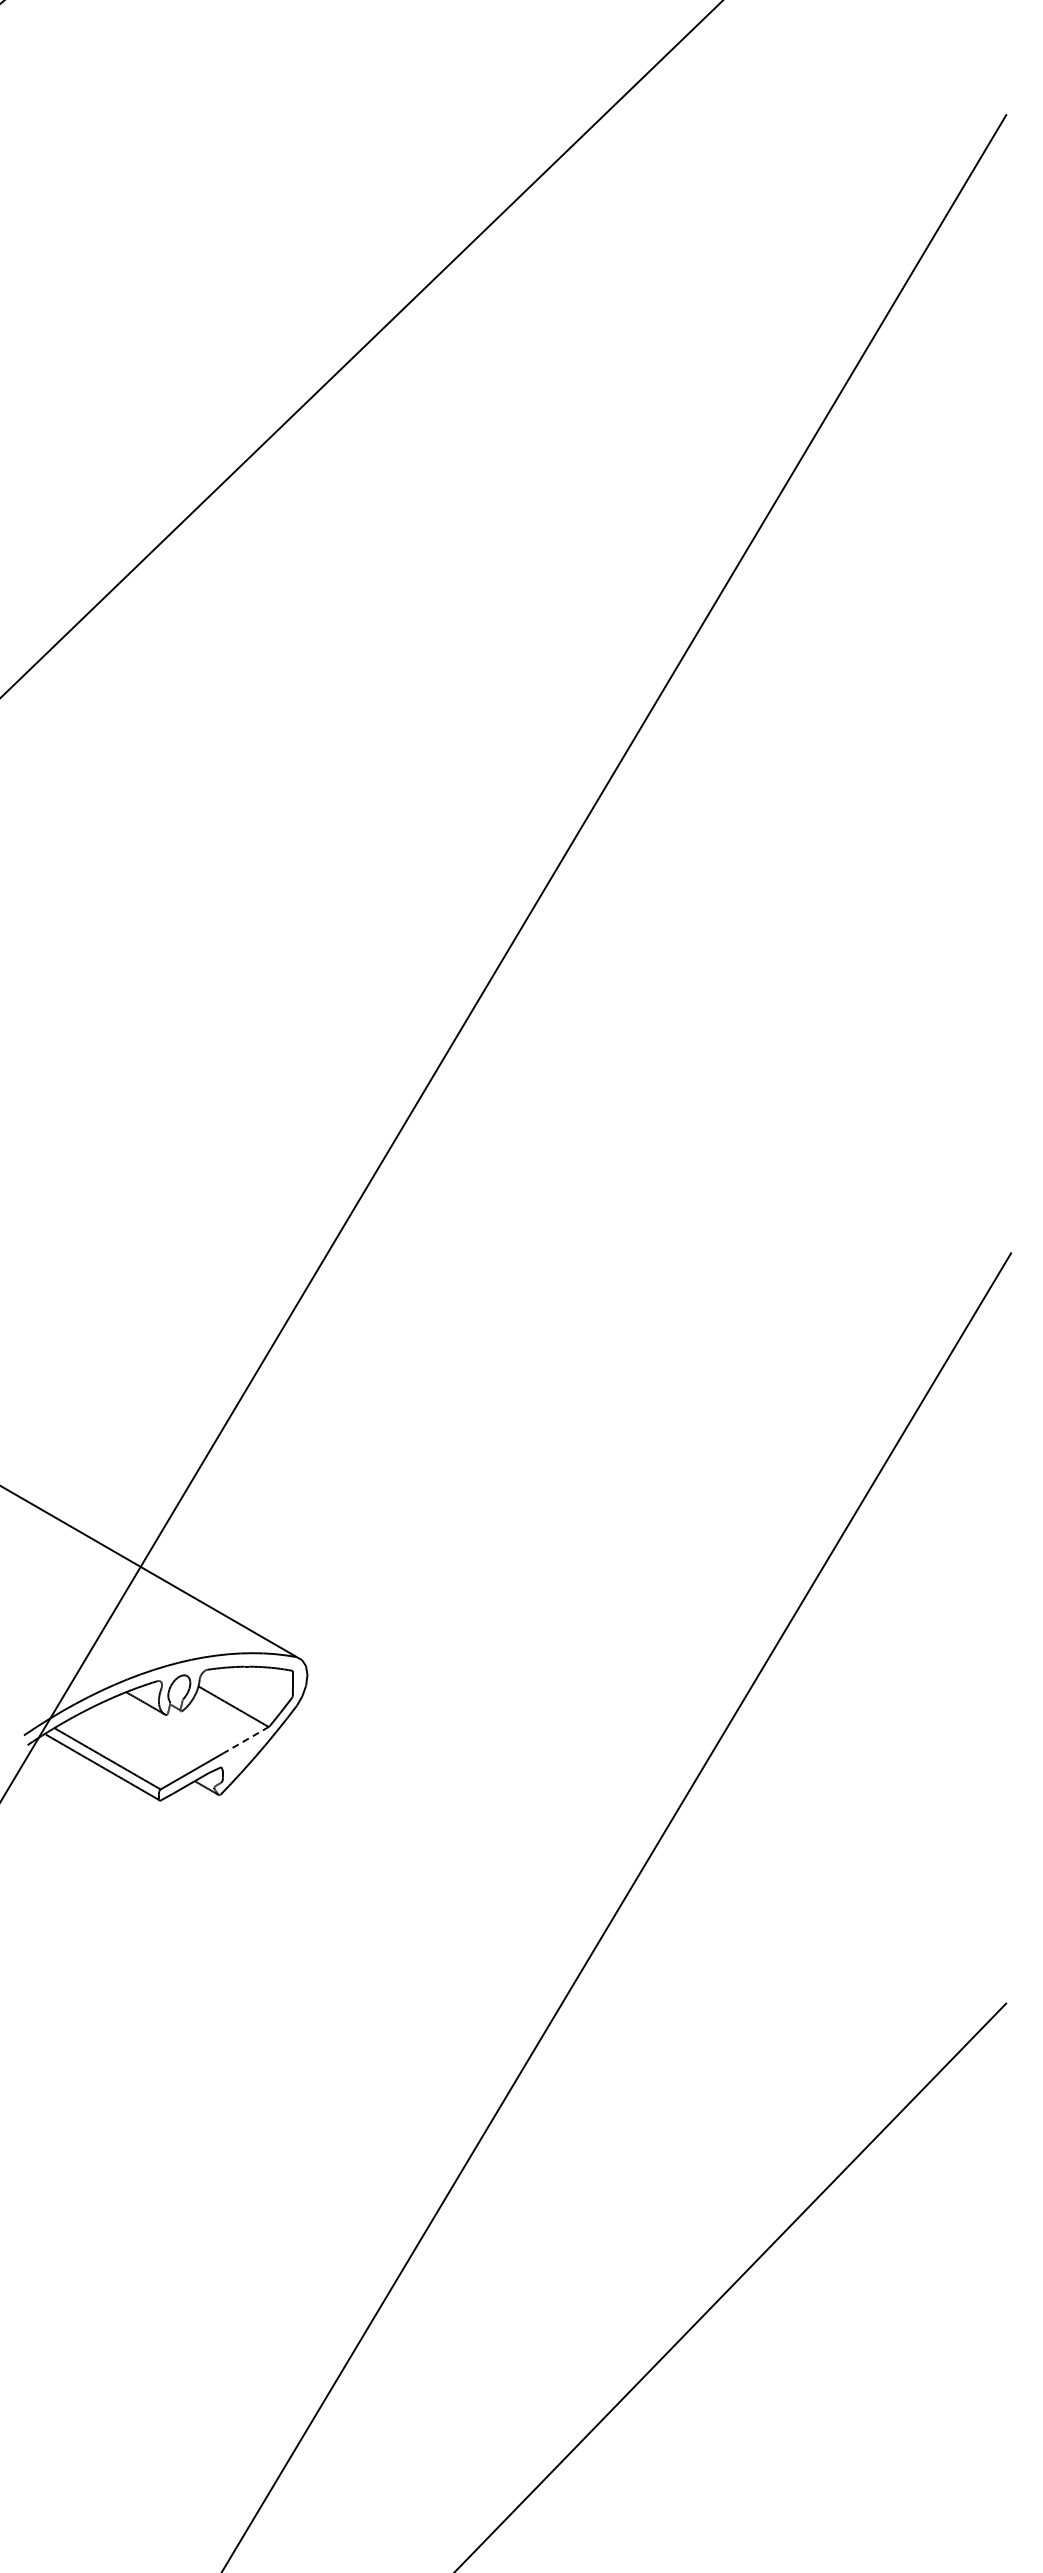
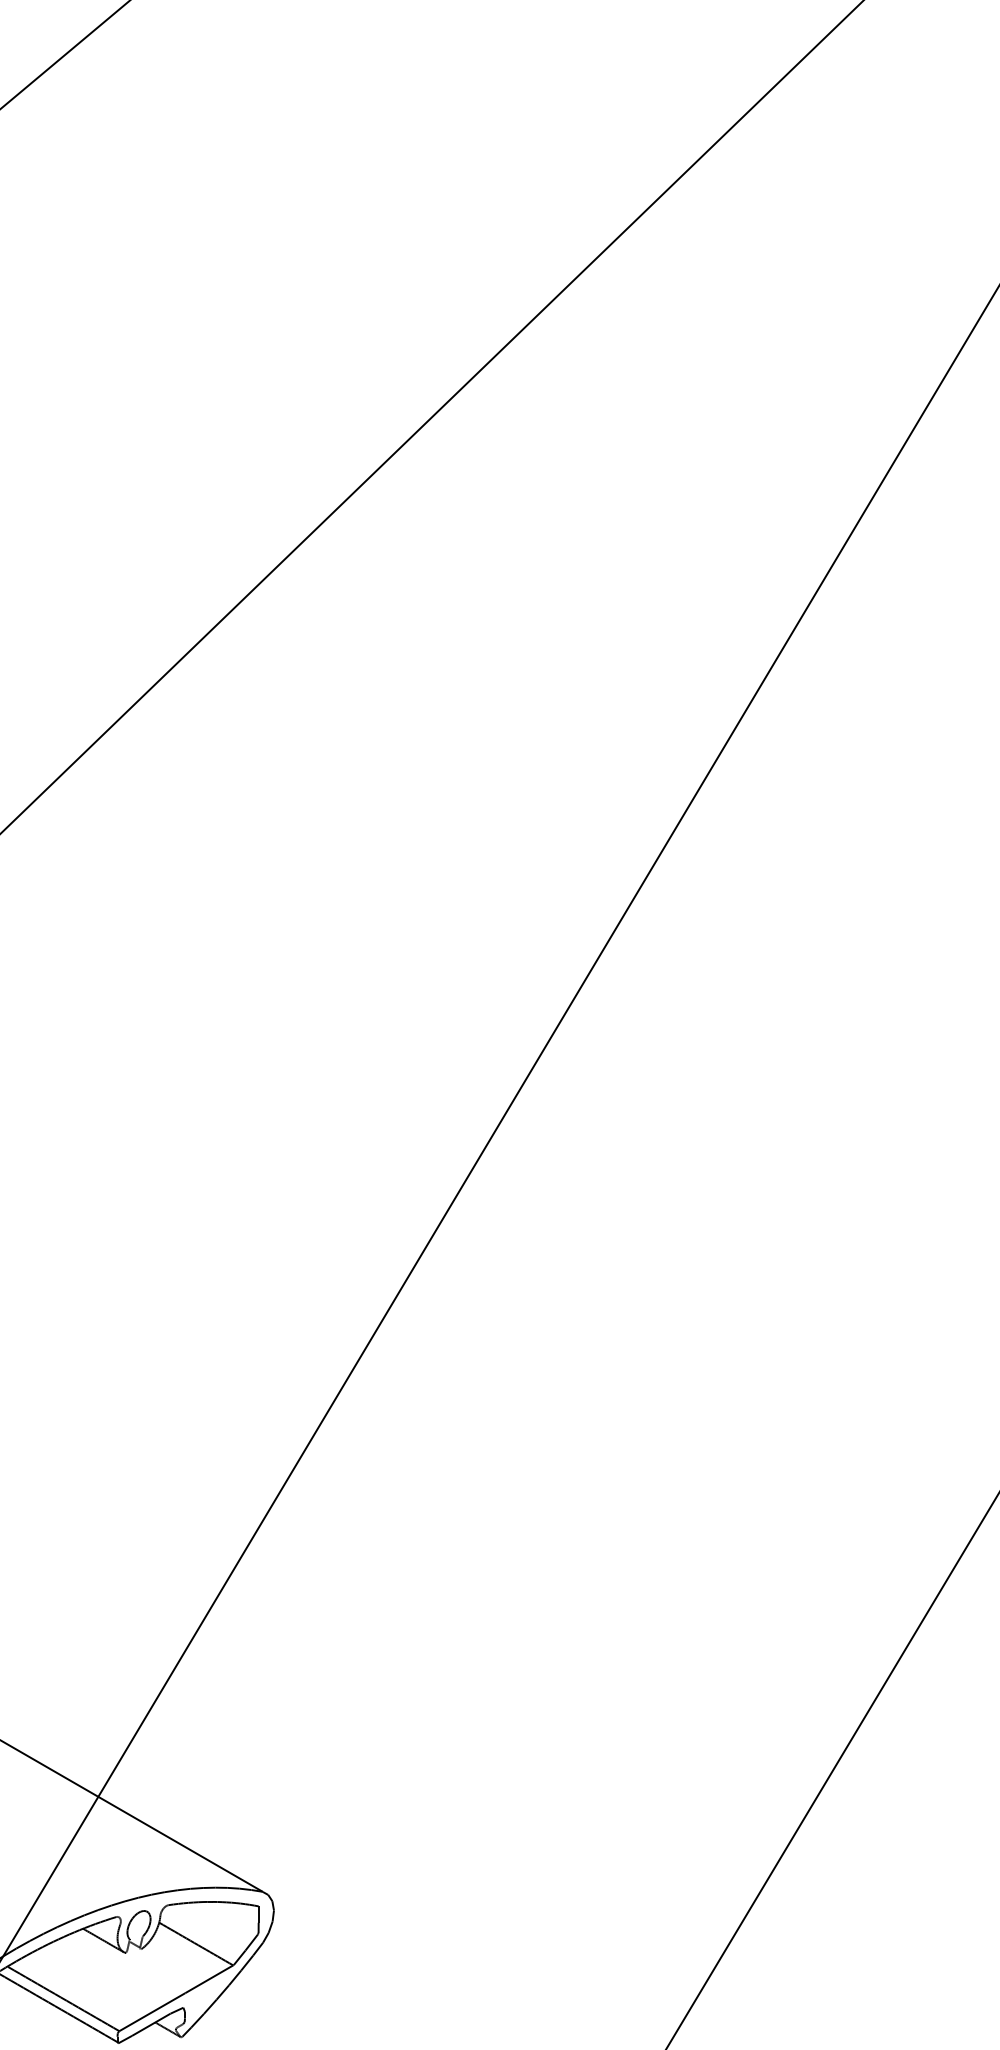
line: (245, 1740) -> (208, 1979), dashed -> solid

